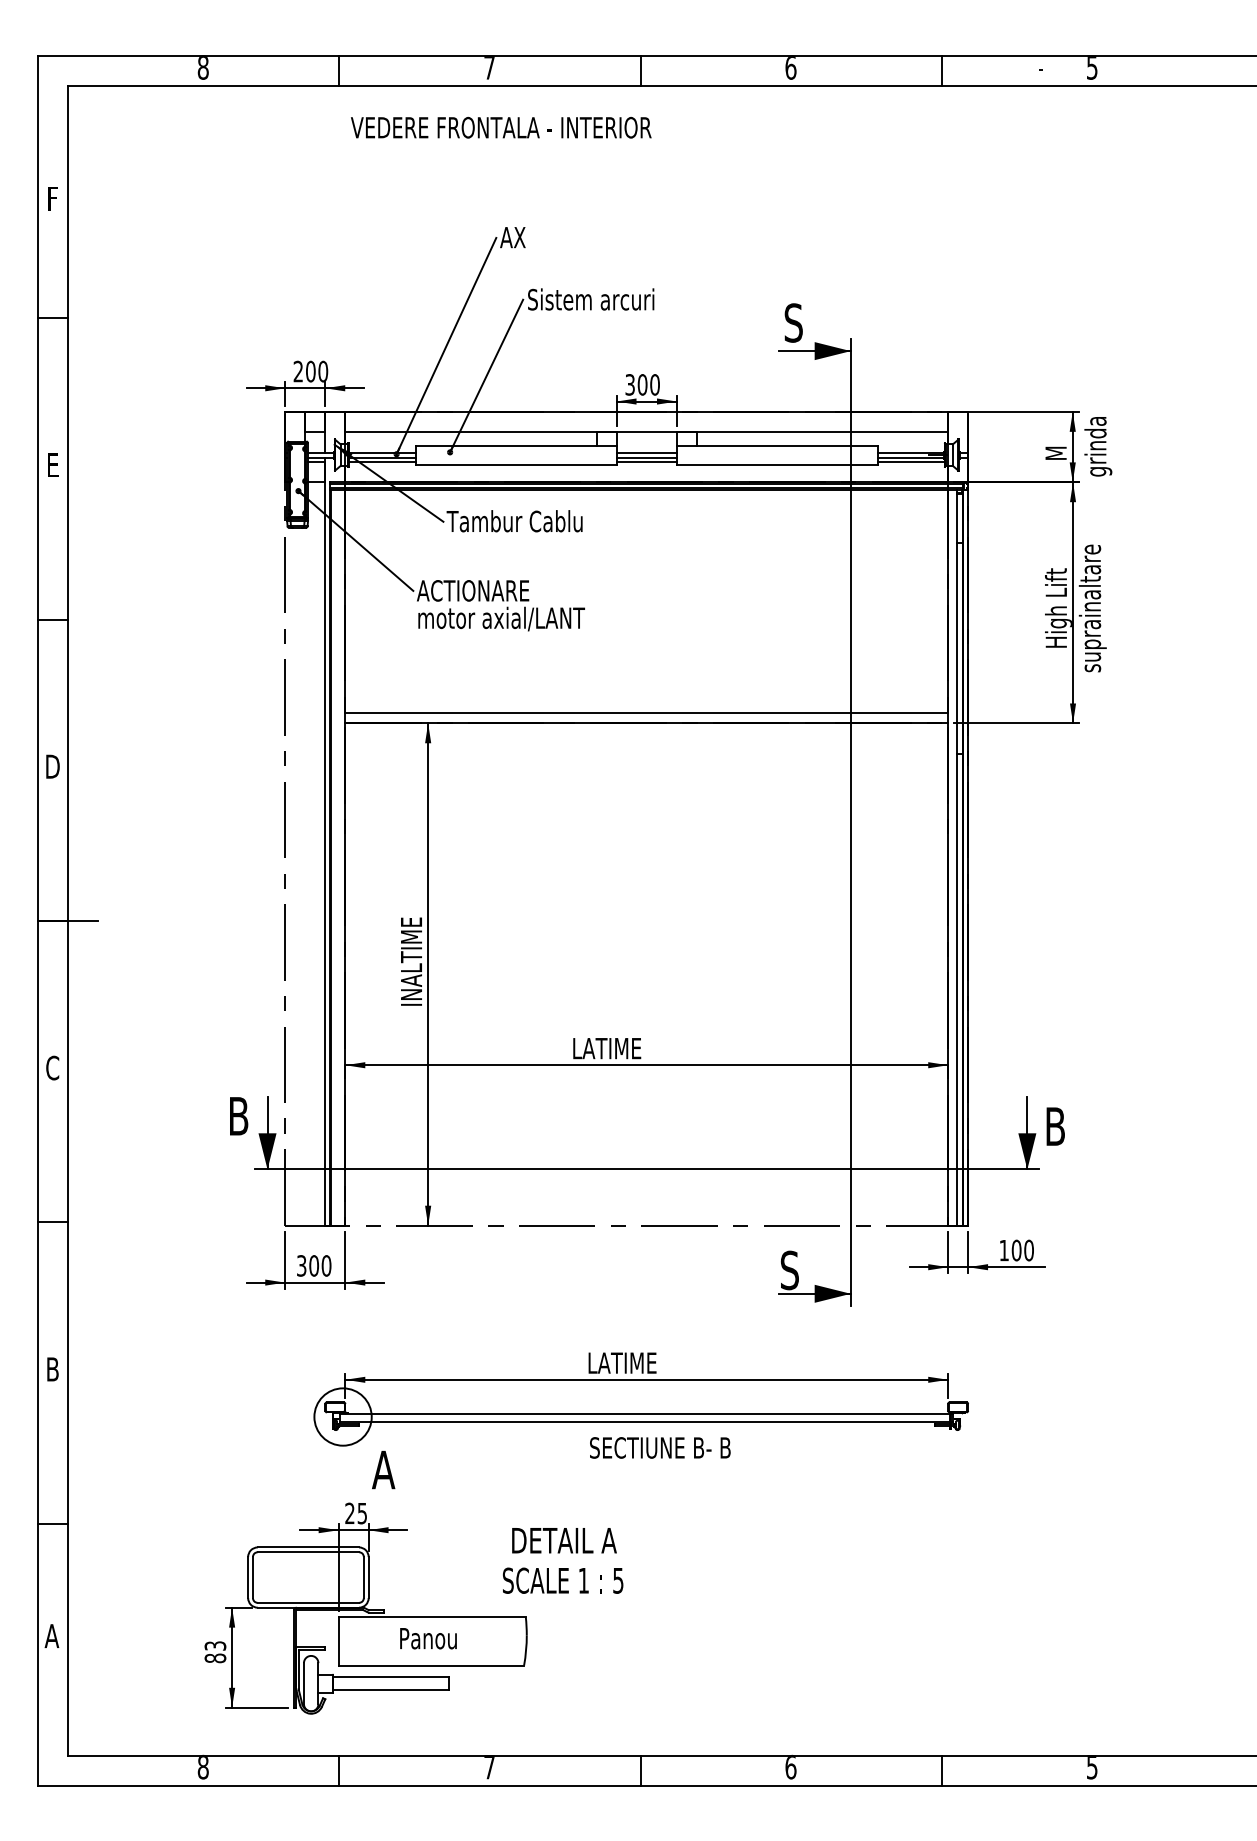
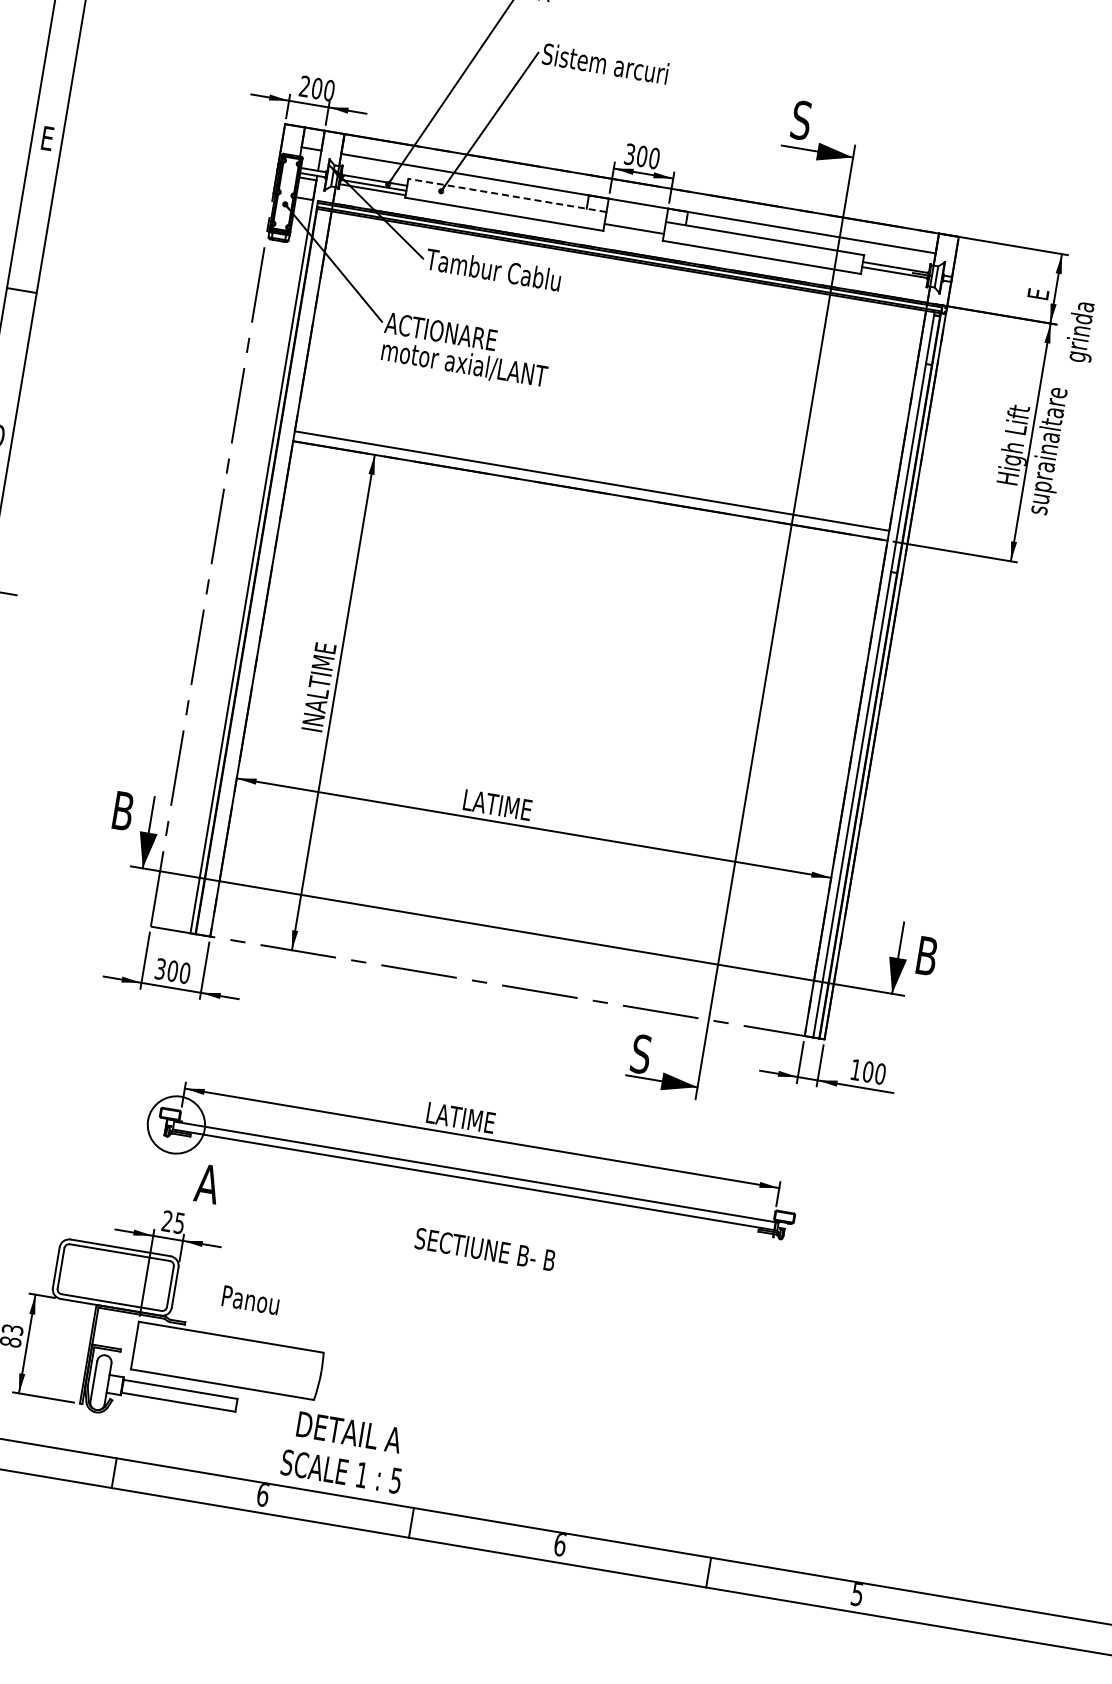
line: (515, 445) -> (506, 195), solid -> dashed
text: (1098, 446) -> (1082, 332), moved
line: (646, 452) -> (634, 223), removed
text: (1055, 452) -> (1038, 291), M -> E
line: (646, 462) -> (633, 233), removed
line: (910, 462) -> (893, 277), removed
text: (660, 1447) -> (485, 1249), moved
text: (563, 1560) -> (345, 1451), moved
text: (428, 1638) -> (250, 1300), moved
text: (489, 1766) -> (263, 1493), 7 -> 6

